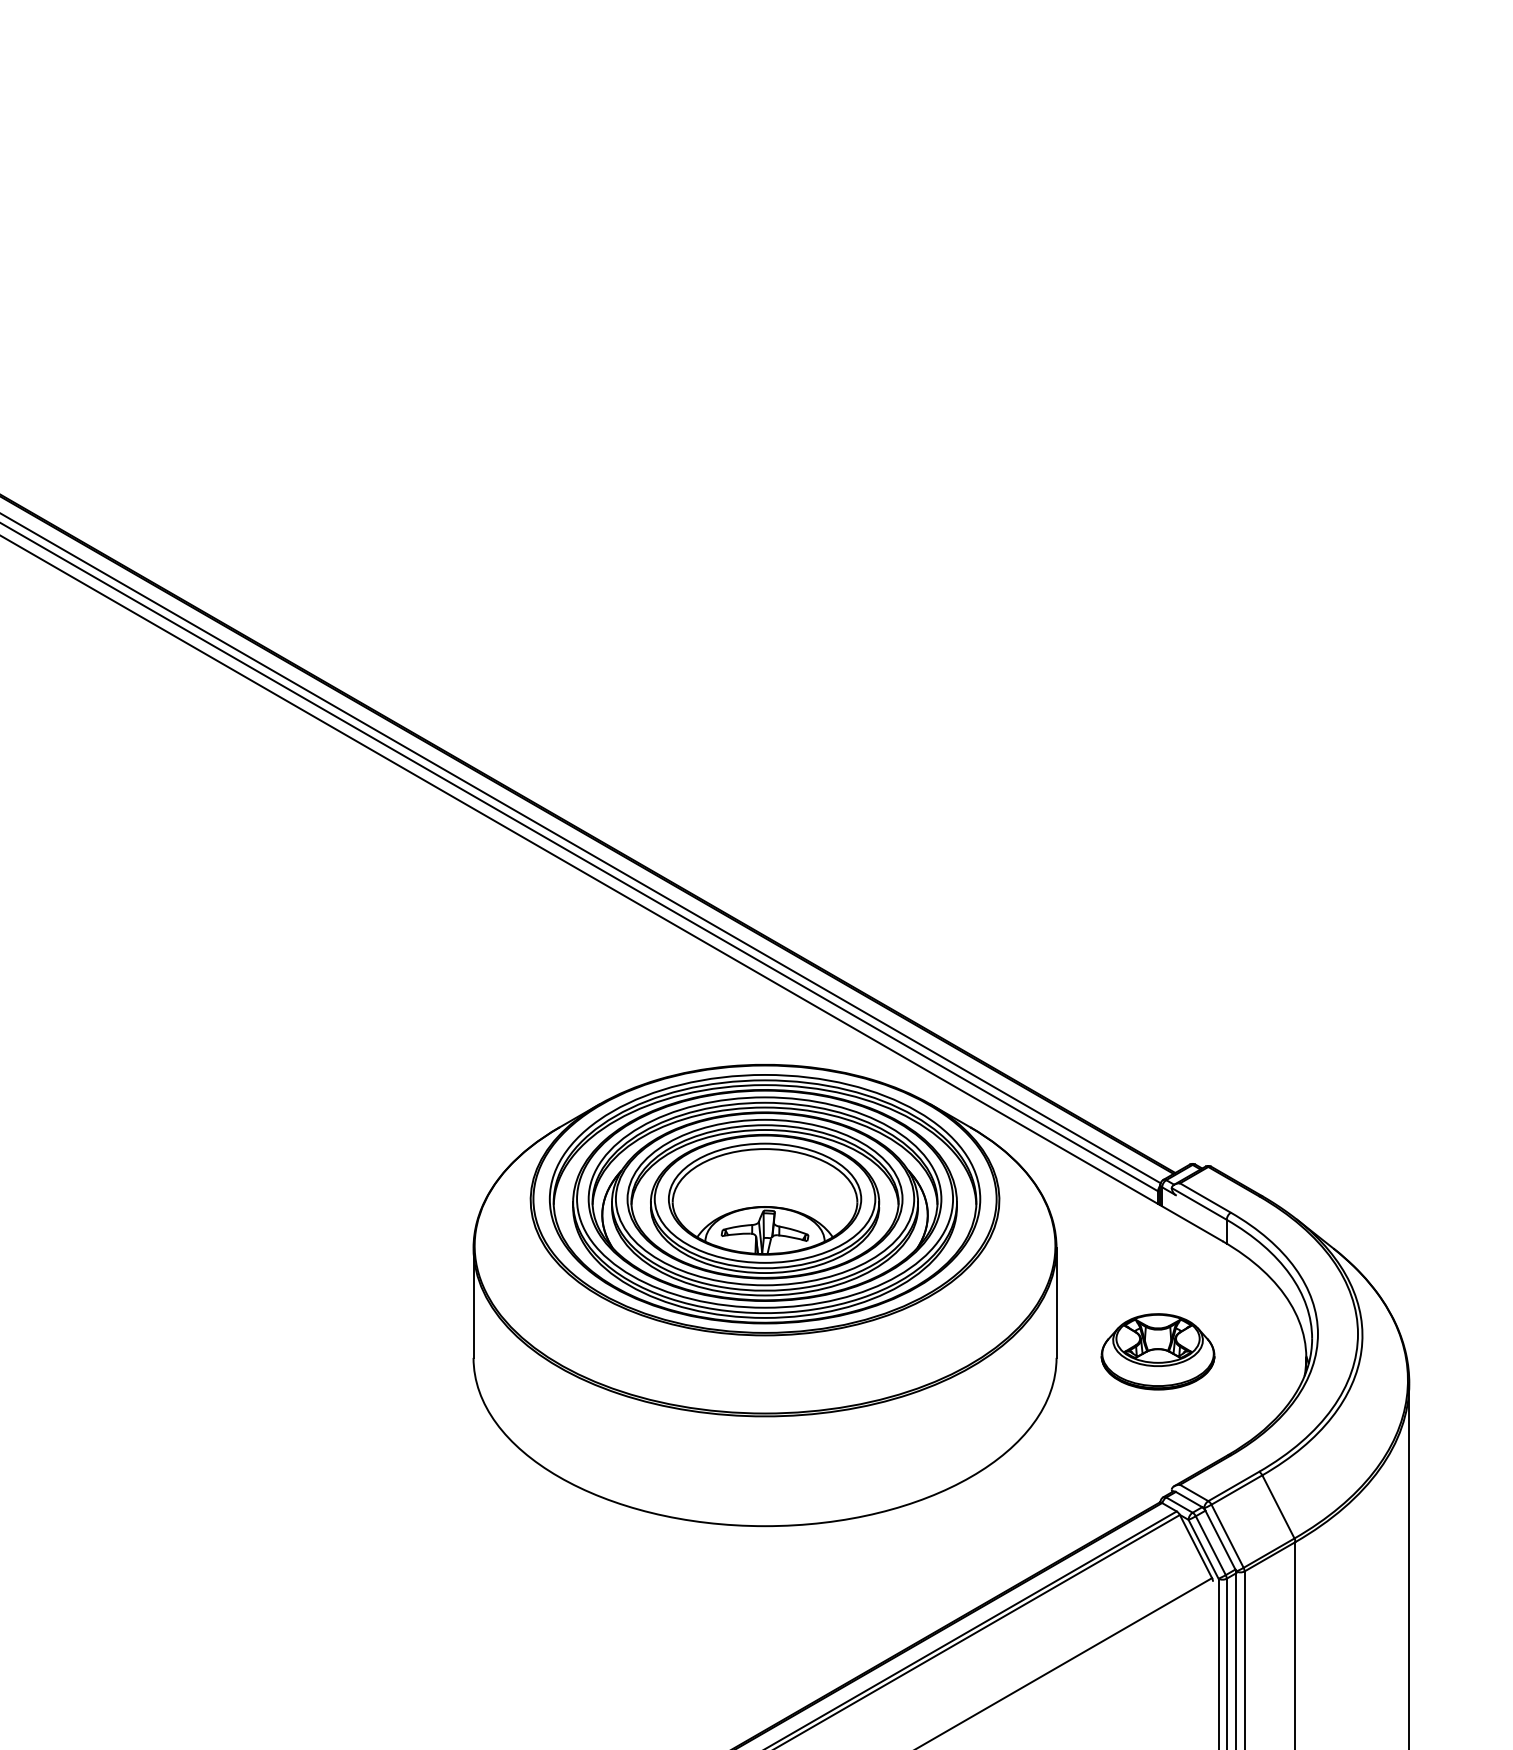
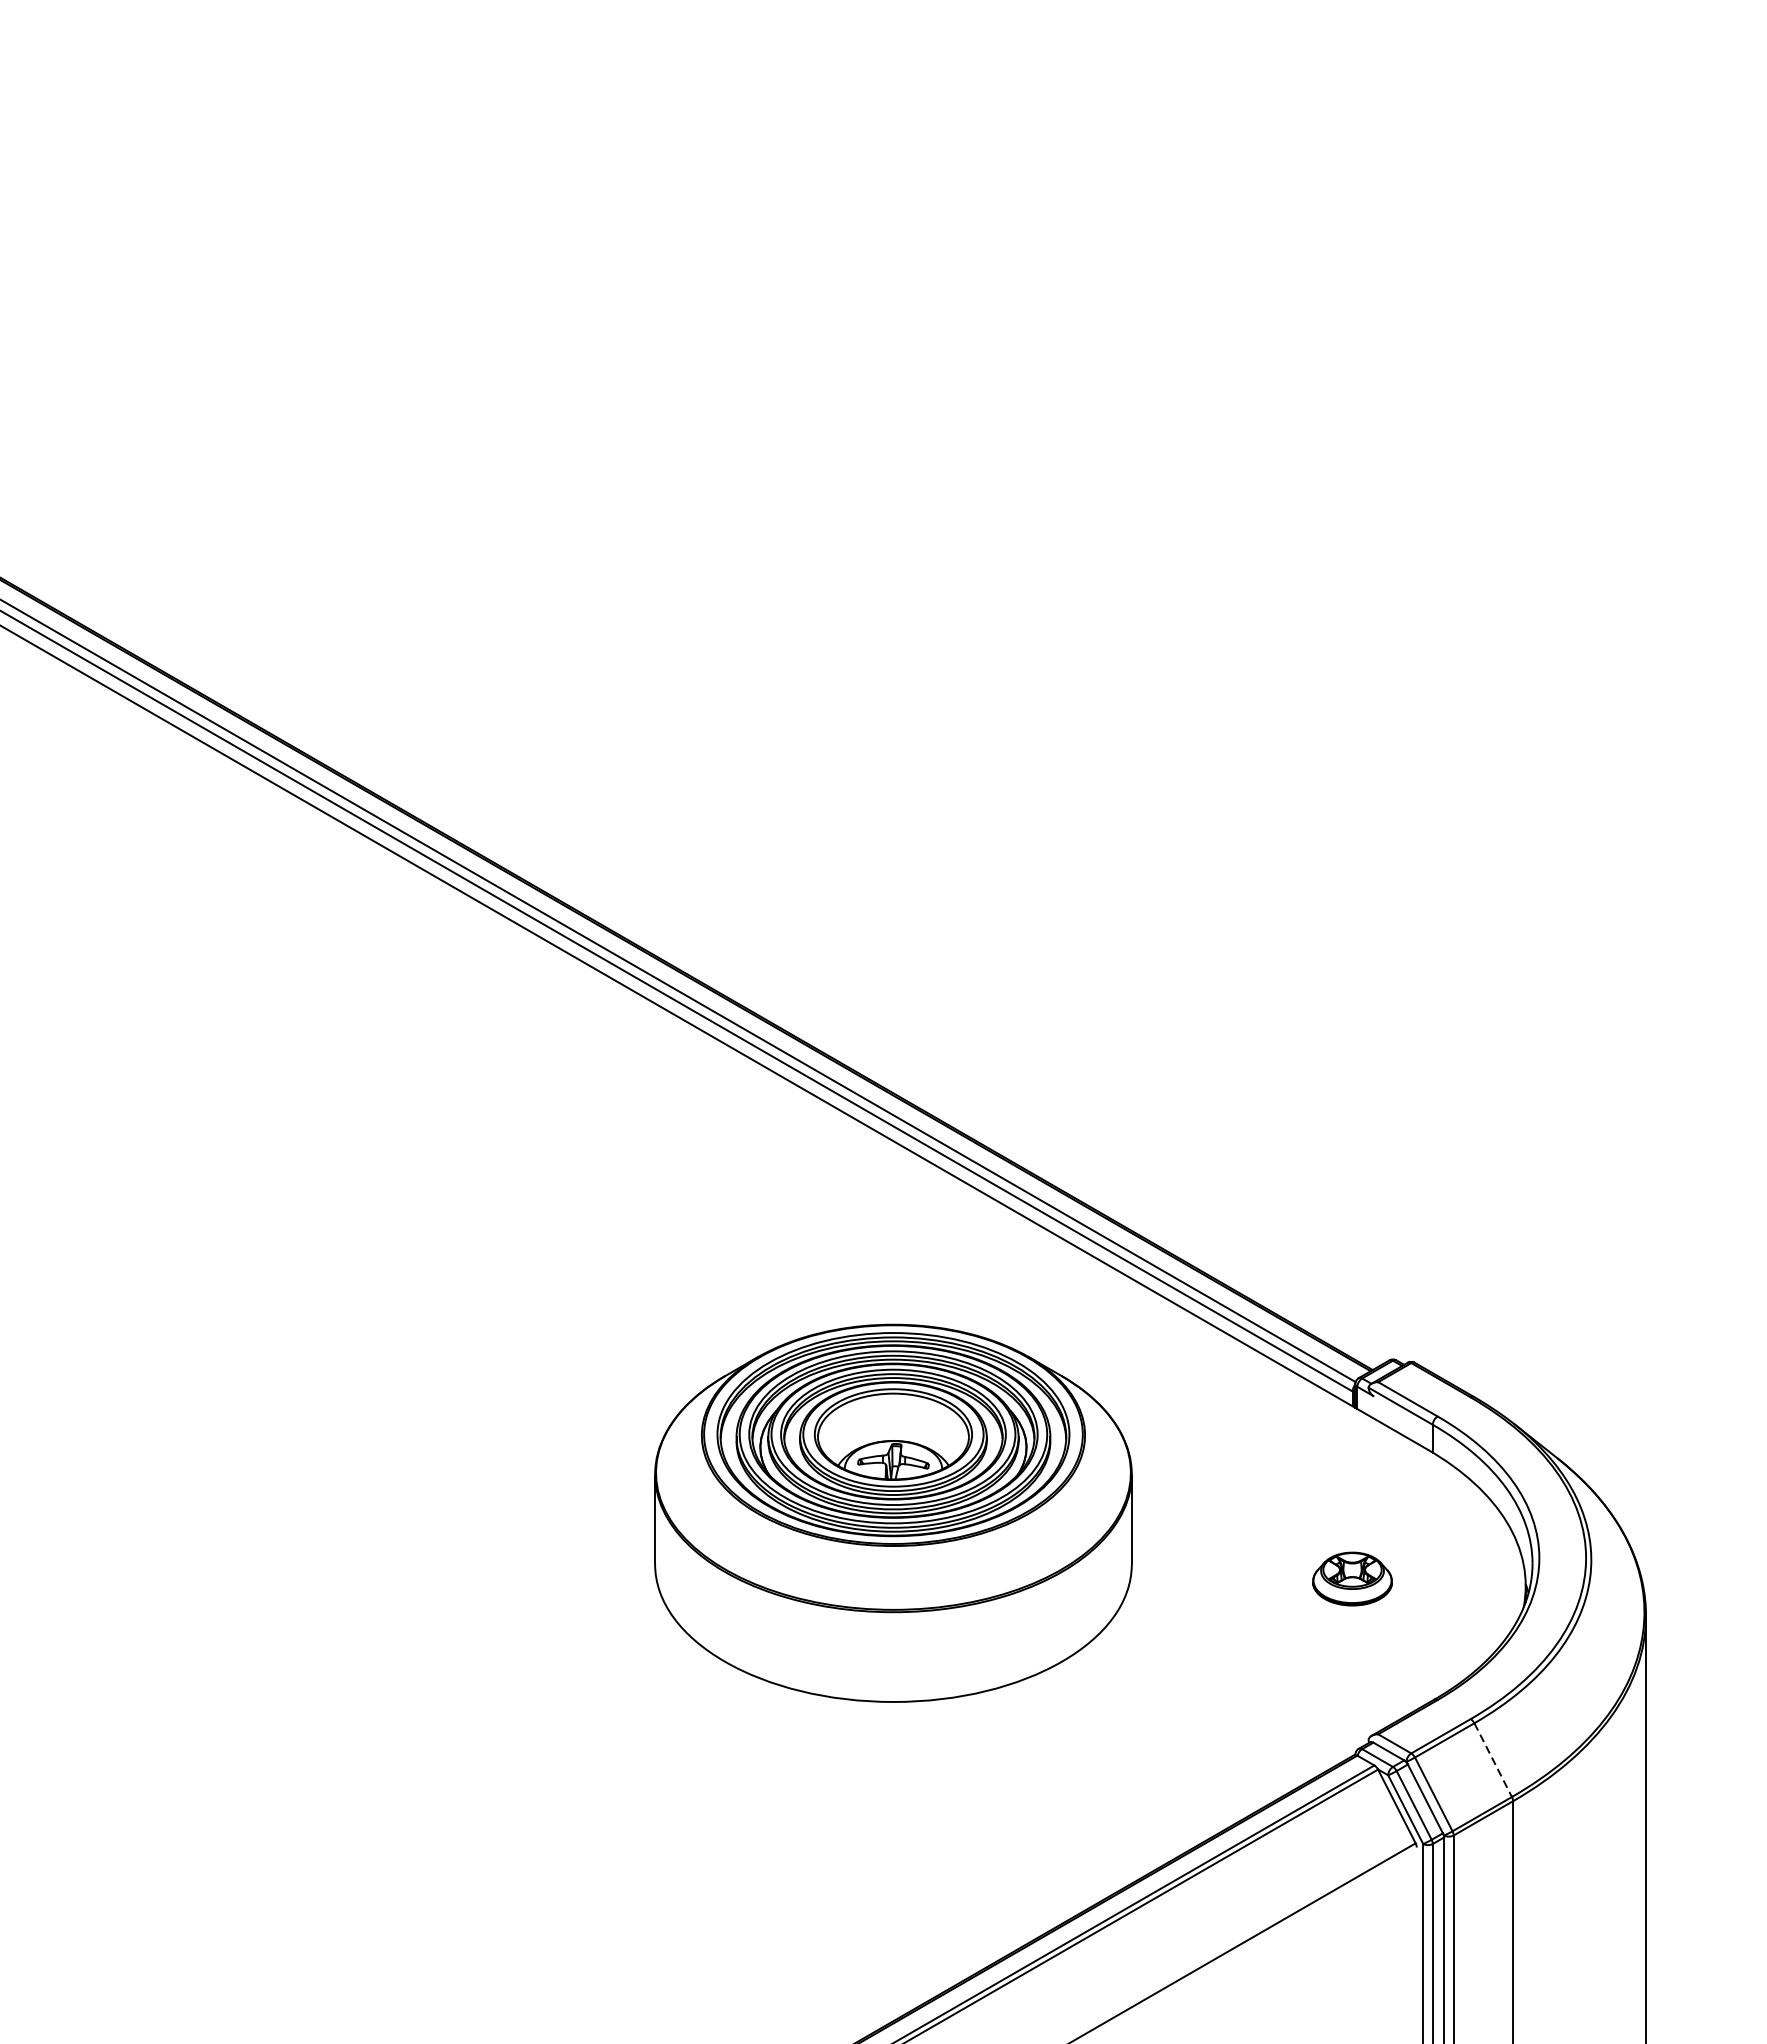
part: (764, 1295) -> (892, 1513), size x0.7
part: (1157, 1351) -> (1351, 1578), size x0.6
line: (1278, 1507) -> (1493, 1760), solid -> dashed

